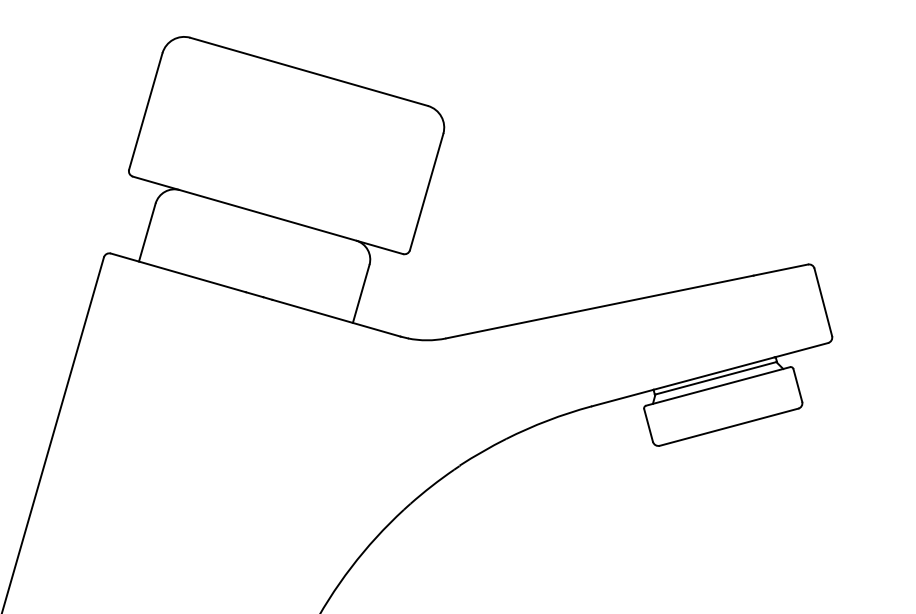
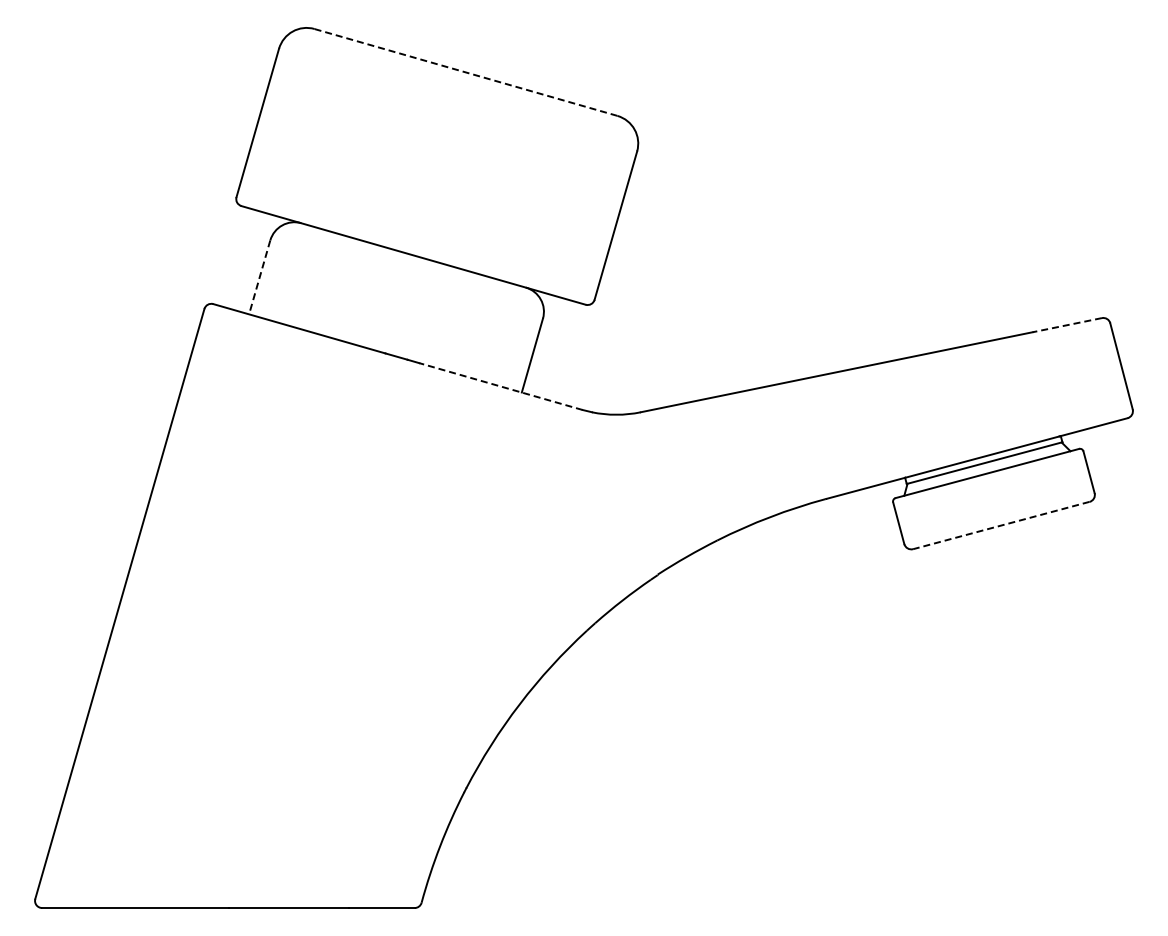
line: (309, 71) -> (466, 72), solid -> dashed
line: (147, 232) -> (259, 277), solid -> dashed
line: (780, 270) -> (1066, 325), solid -> dashed
line: (336, 318) -> (500, 386), solid -> dashed
line: (728, 427) -> (1000, 525), solid -> dashed

